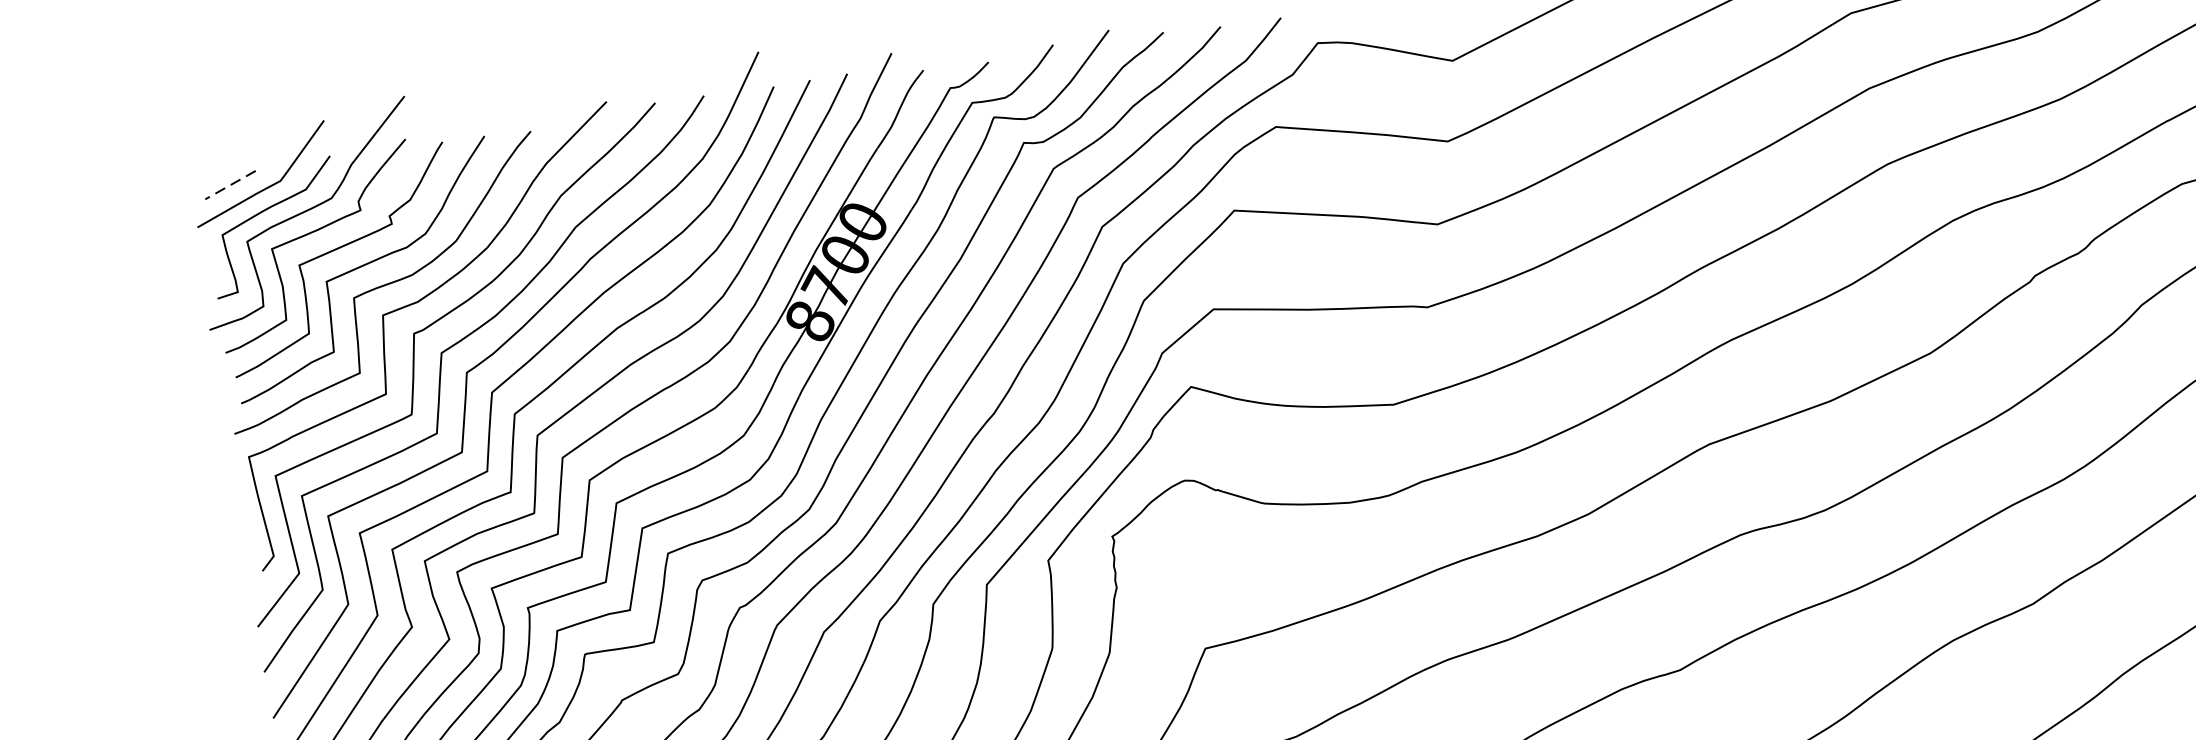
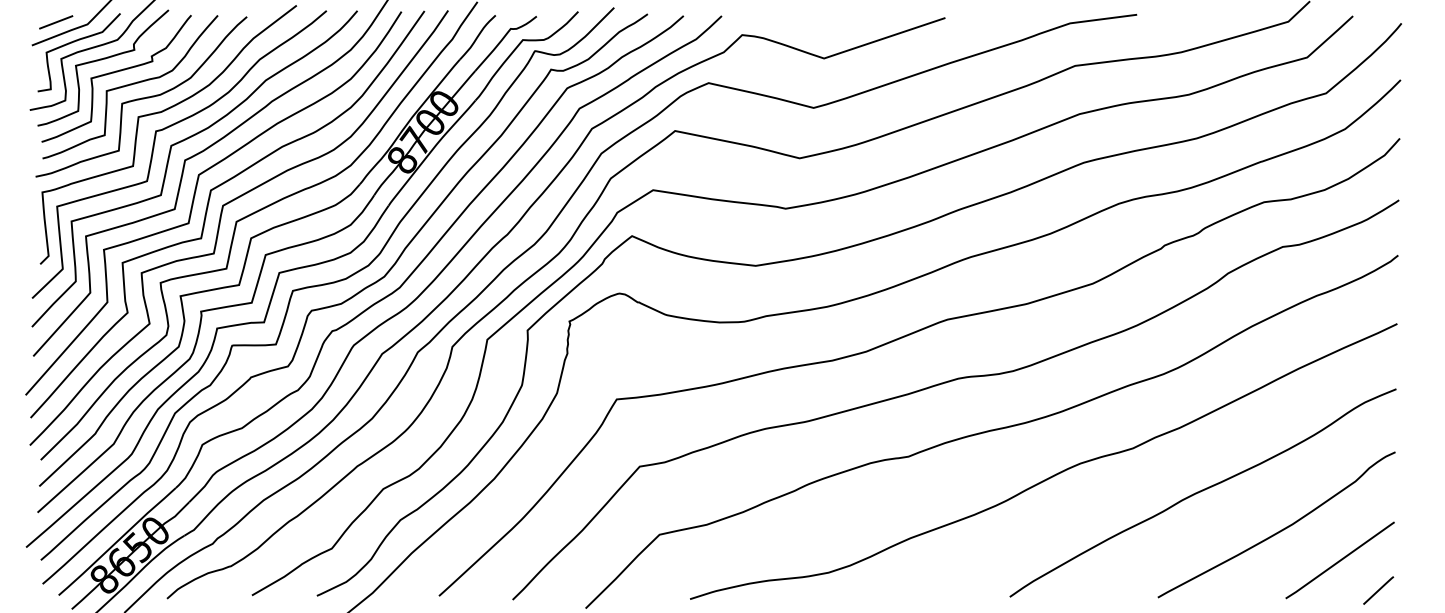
line: (229, 185) -> (55, 22), dashed -> solid

